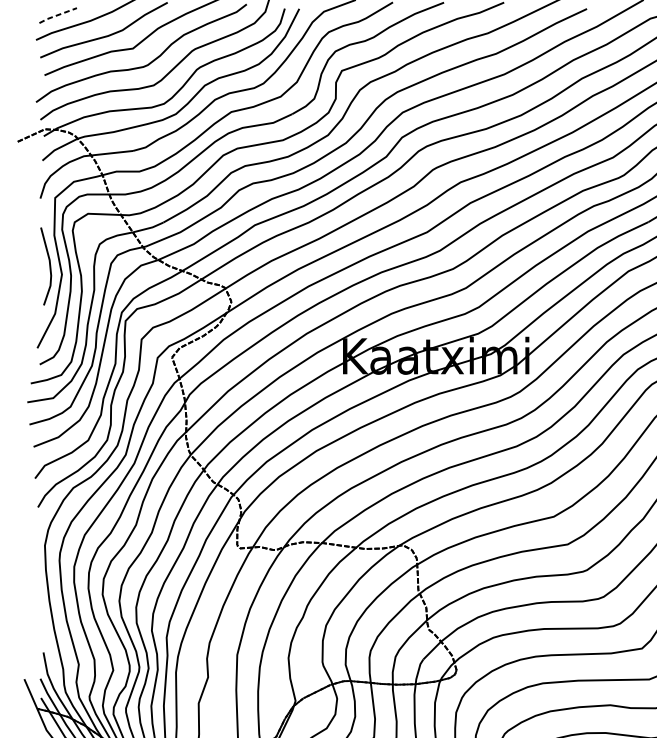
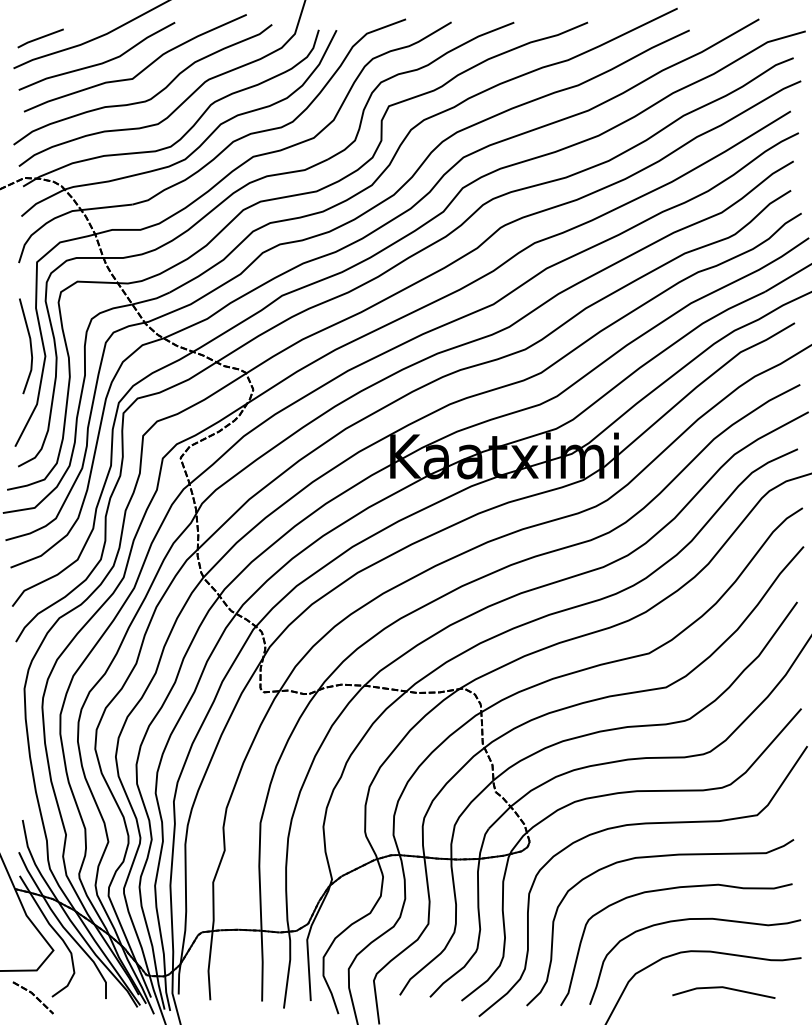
line: (57, 15) -> (39, 38), dashed -> solid

